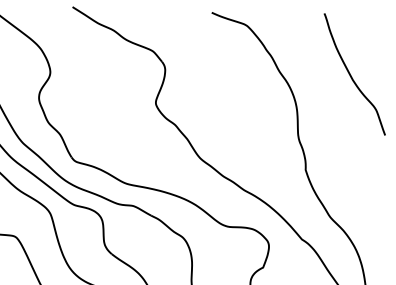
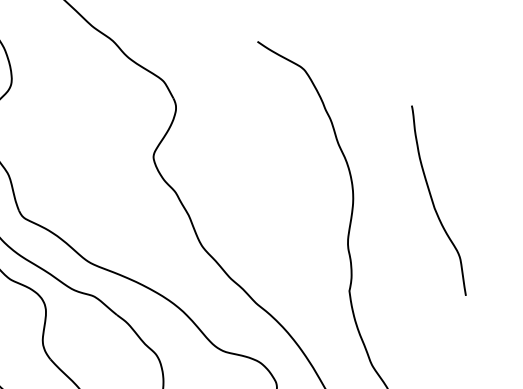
curve: (351, 75) -> (433, 201), moved

